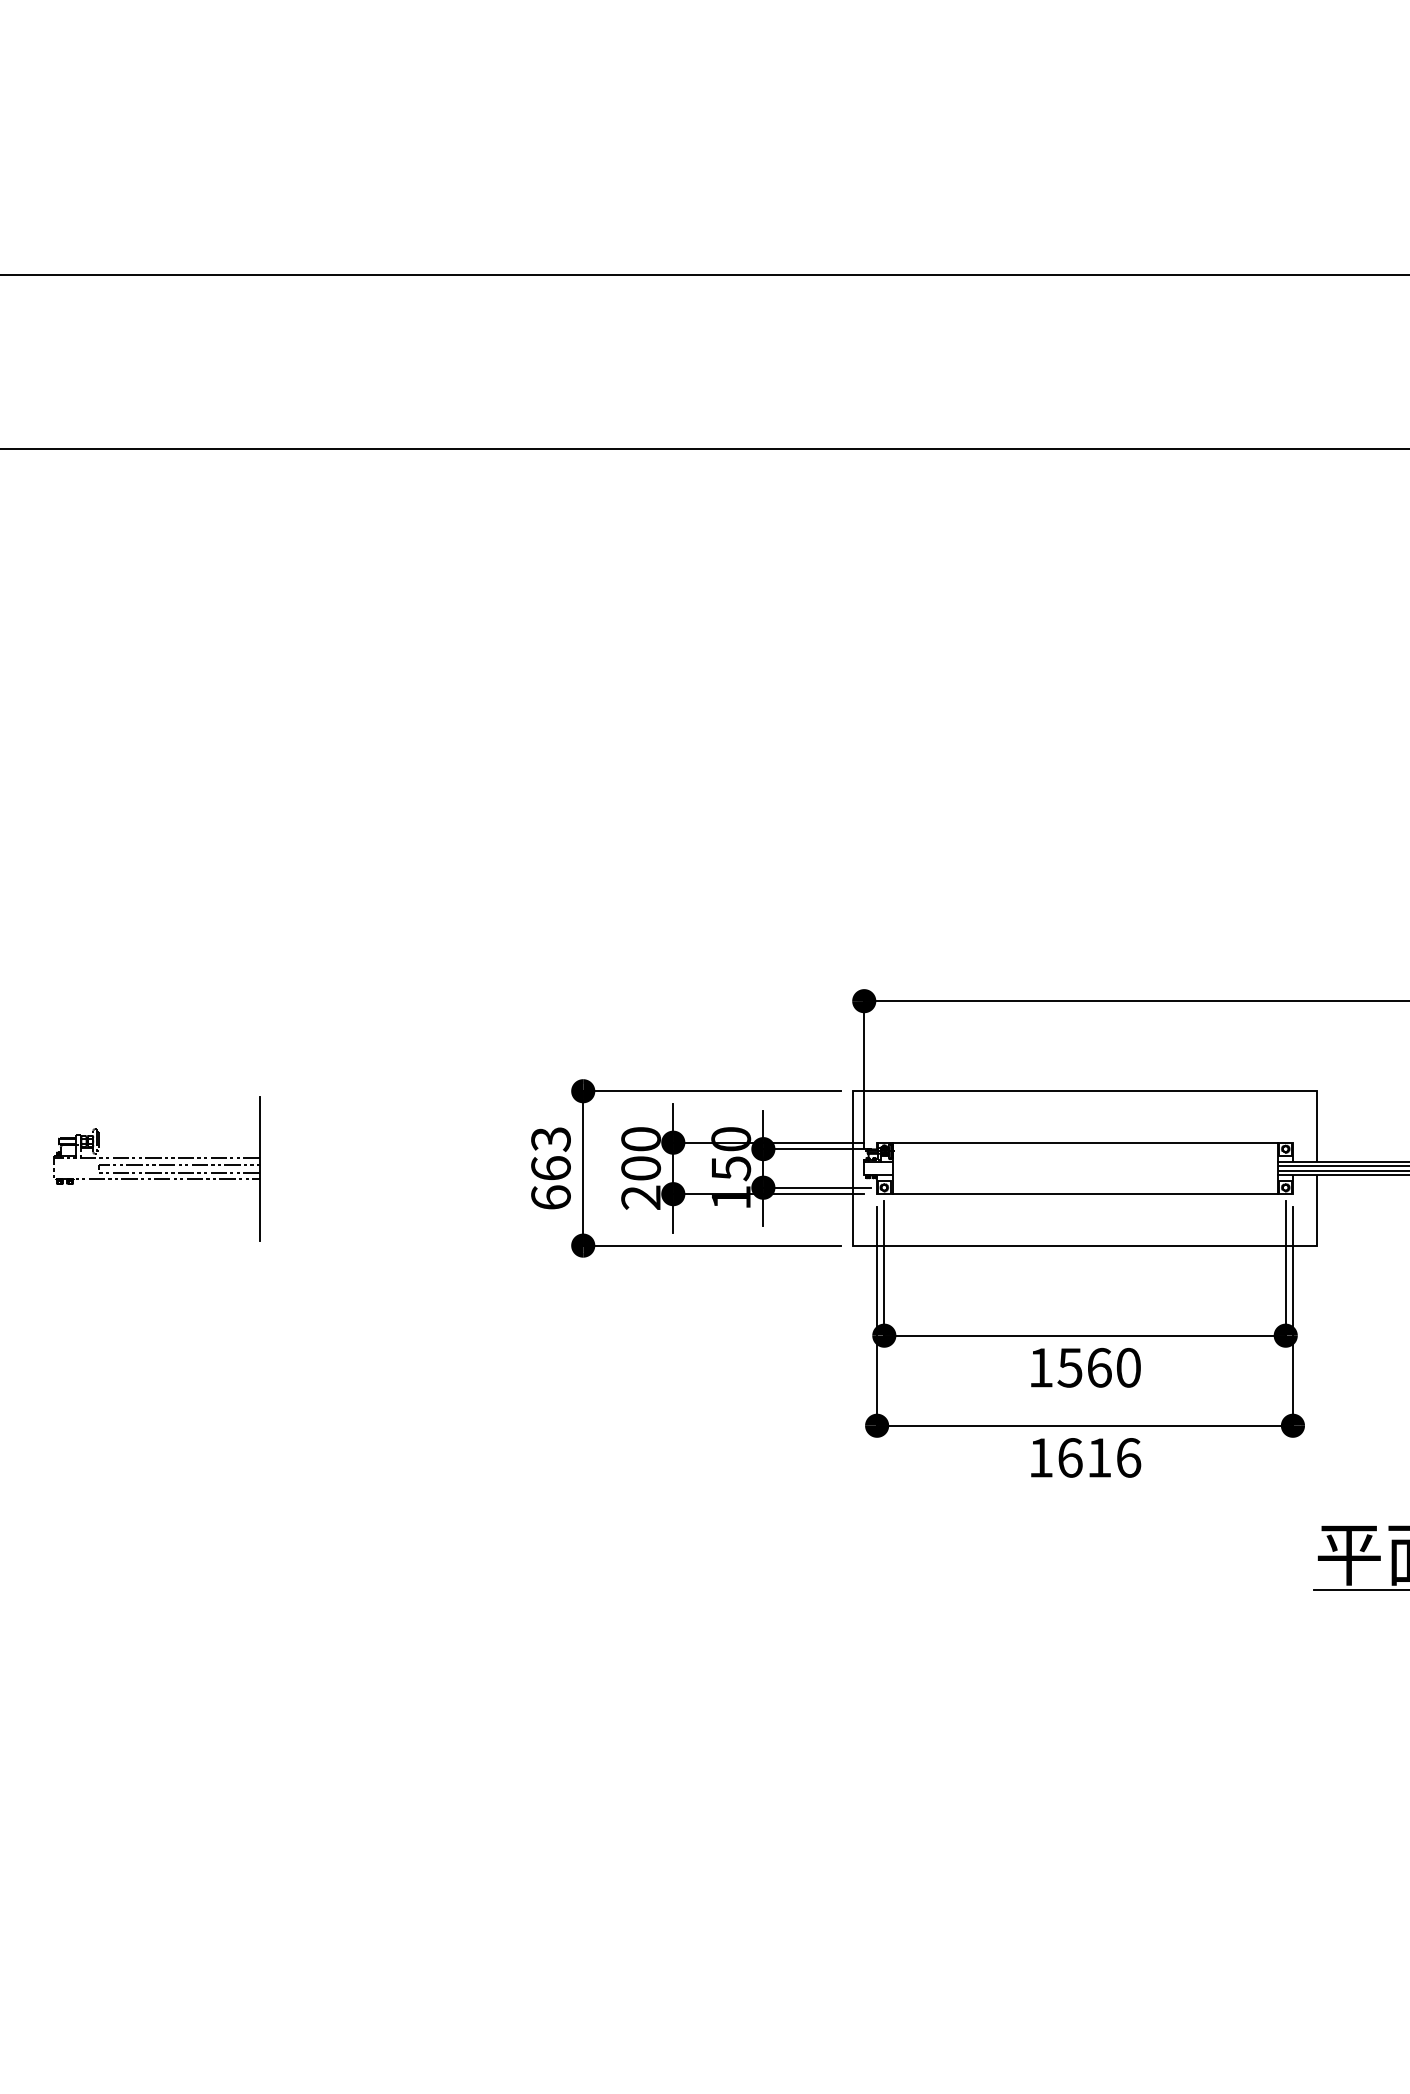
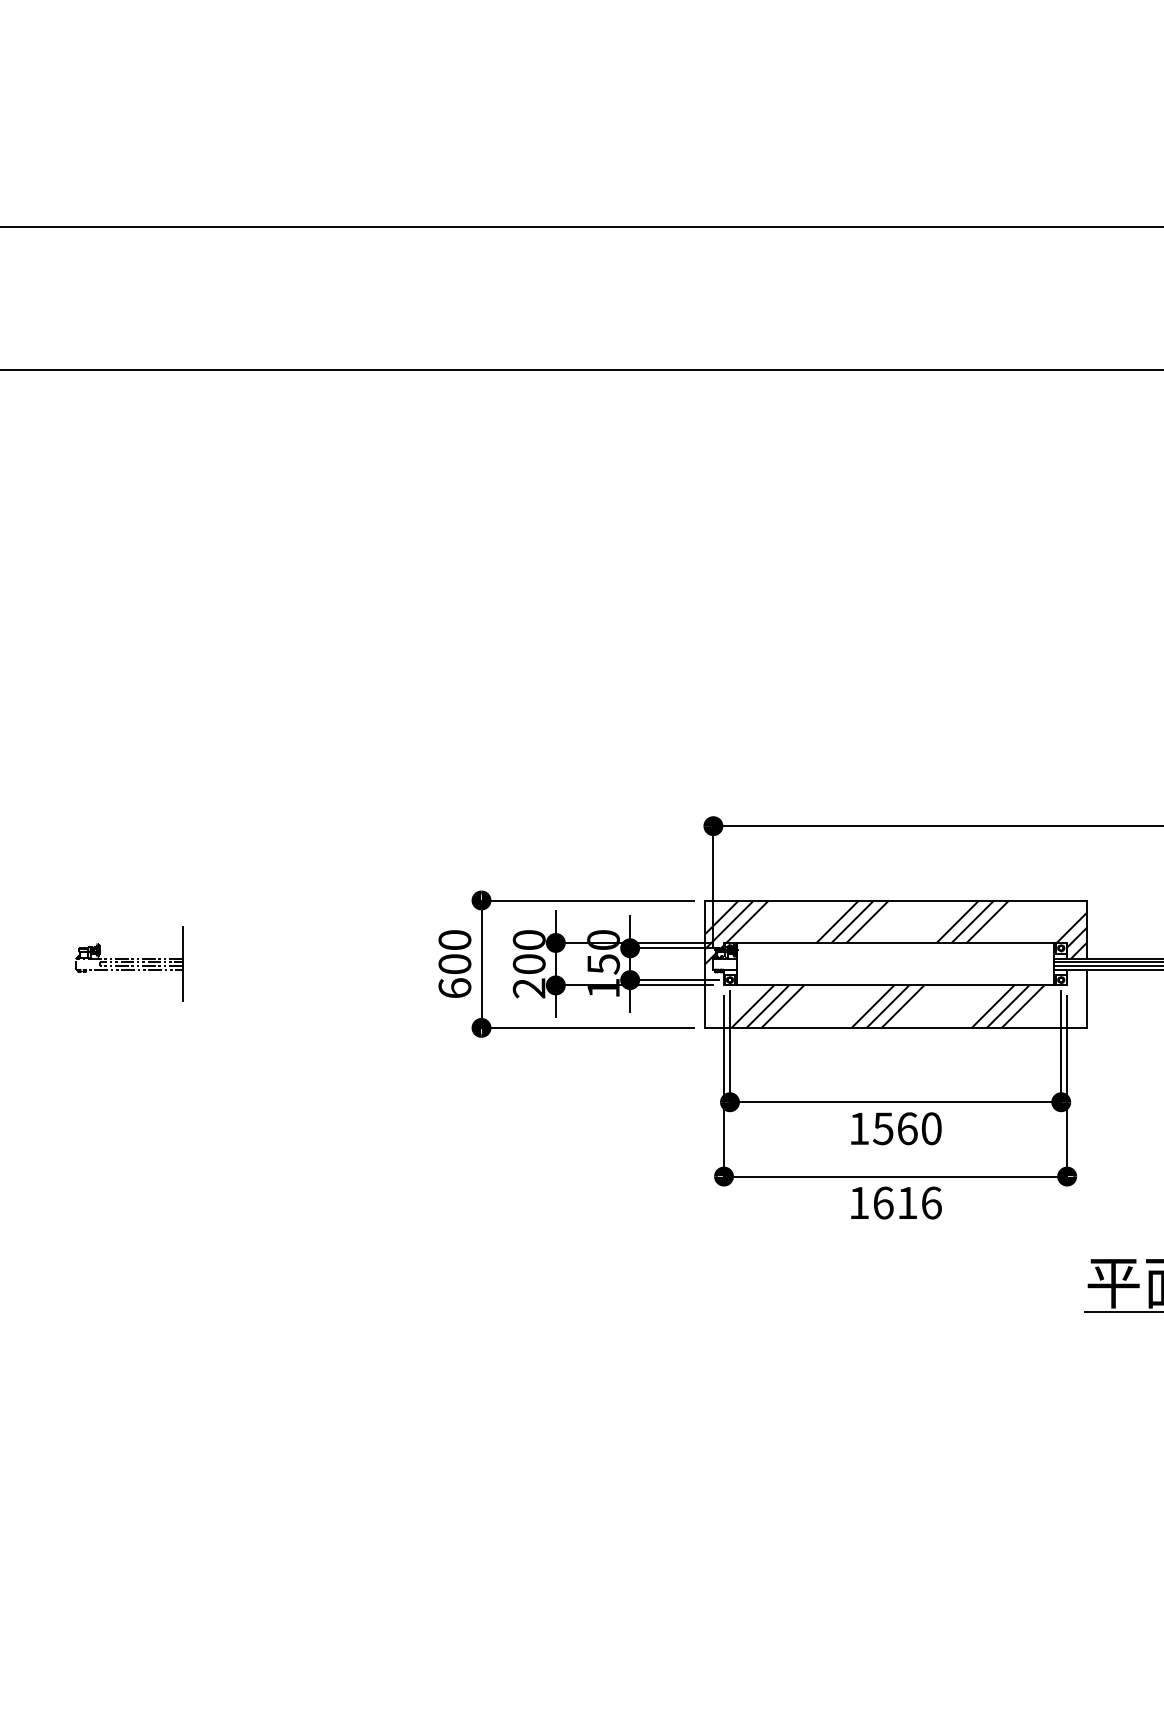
text: (550, 1153) -> (454, 951), 663 -> 600
part: (156, 1167) -> (129, 963), size x0.62
hatch: (1084, 1168) -> (895, 964), added

